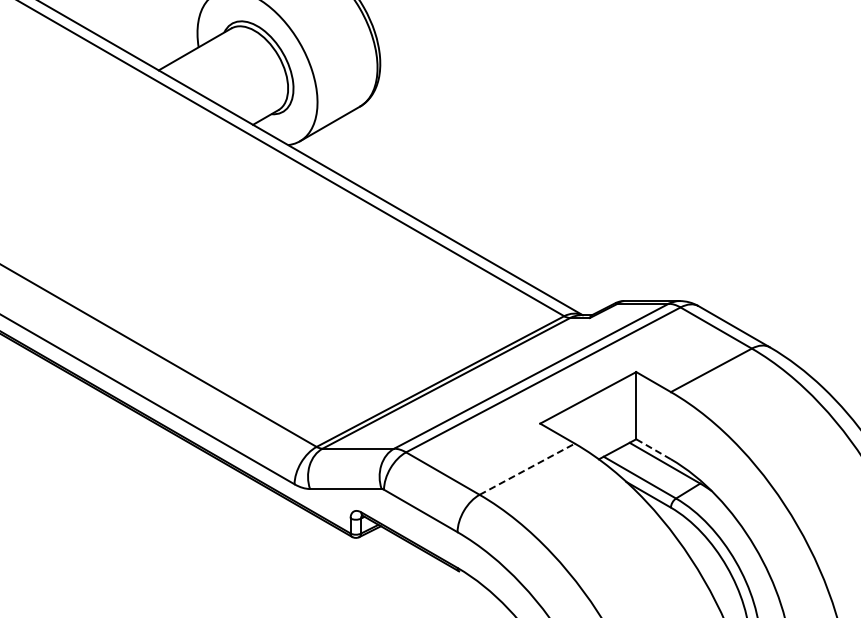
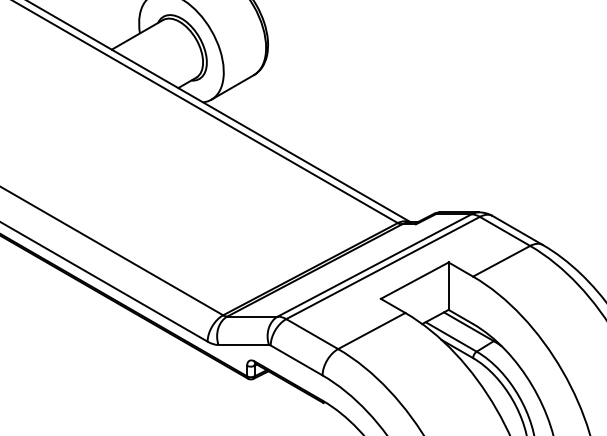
line: (653, 449) -> (460, 317), dashed -> solid
line: (527, 469) -> (371, 331), dashed -> solid

